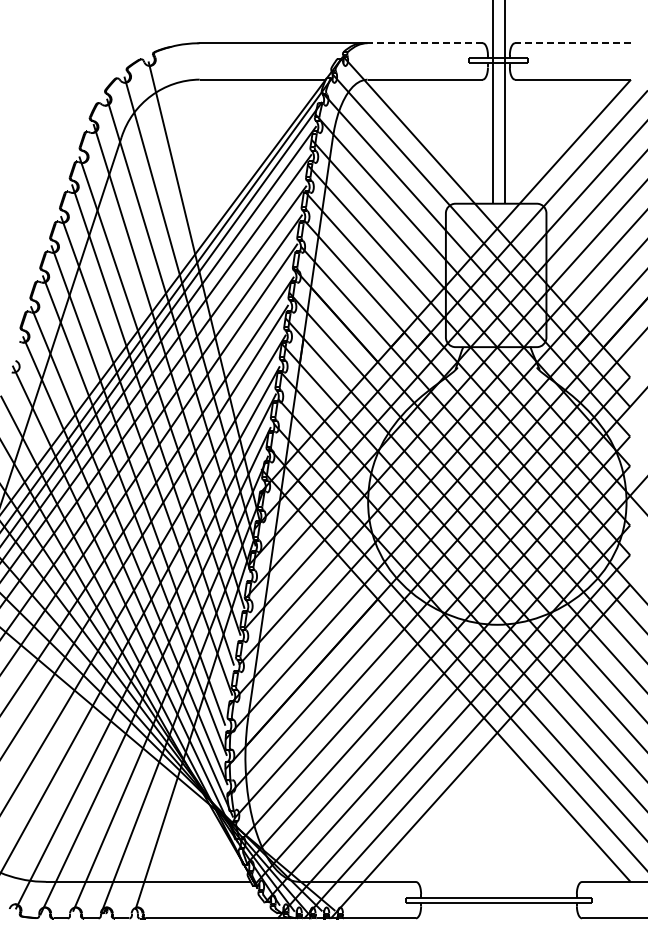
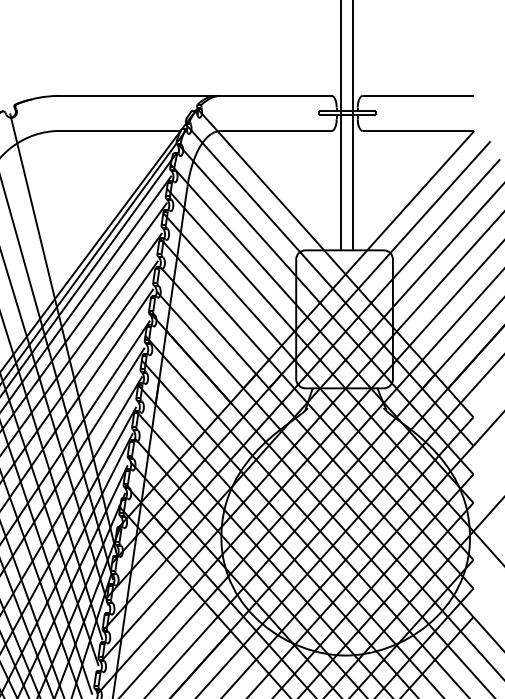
line: (425, 43) -> (276, 96), dashed -> solid
line: (572, 43) -> (418, 96), dashed -> solid

